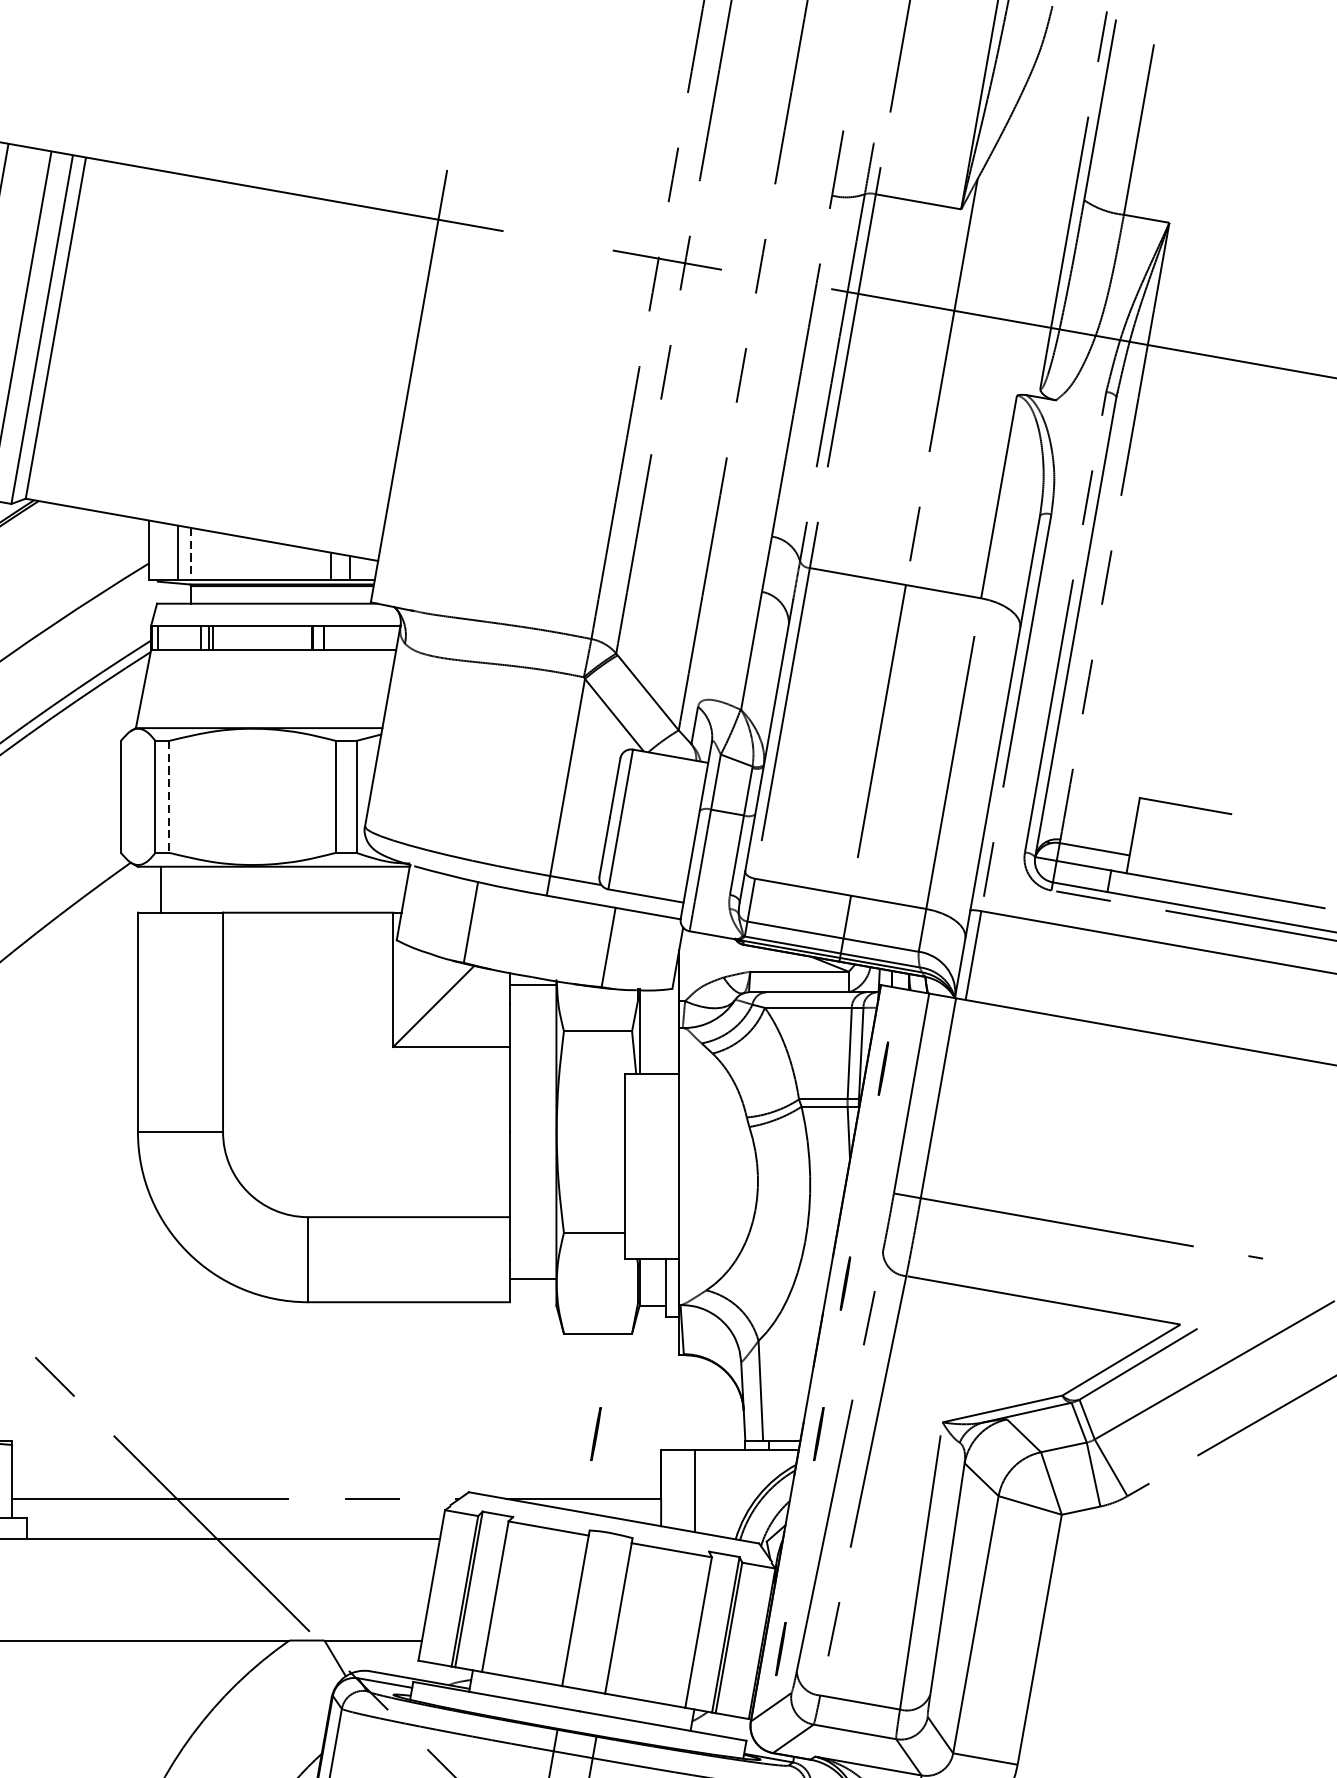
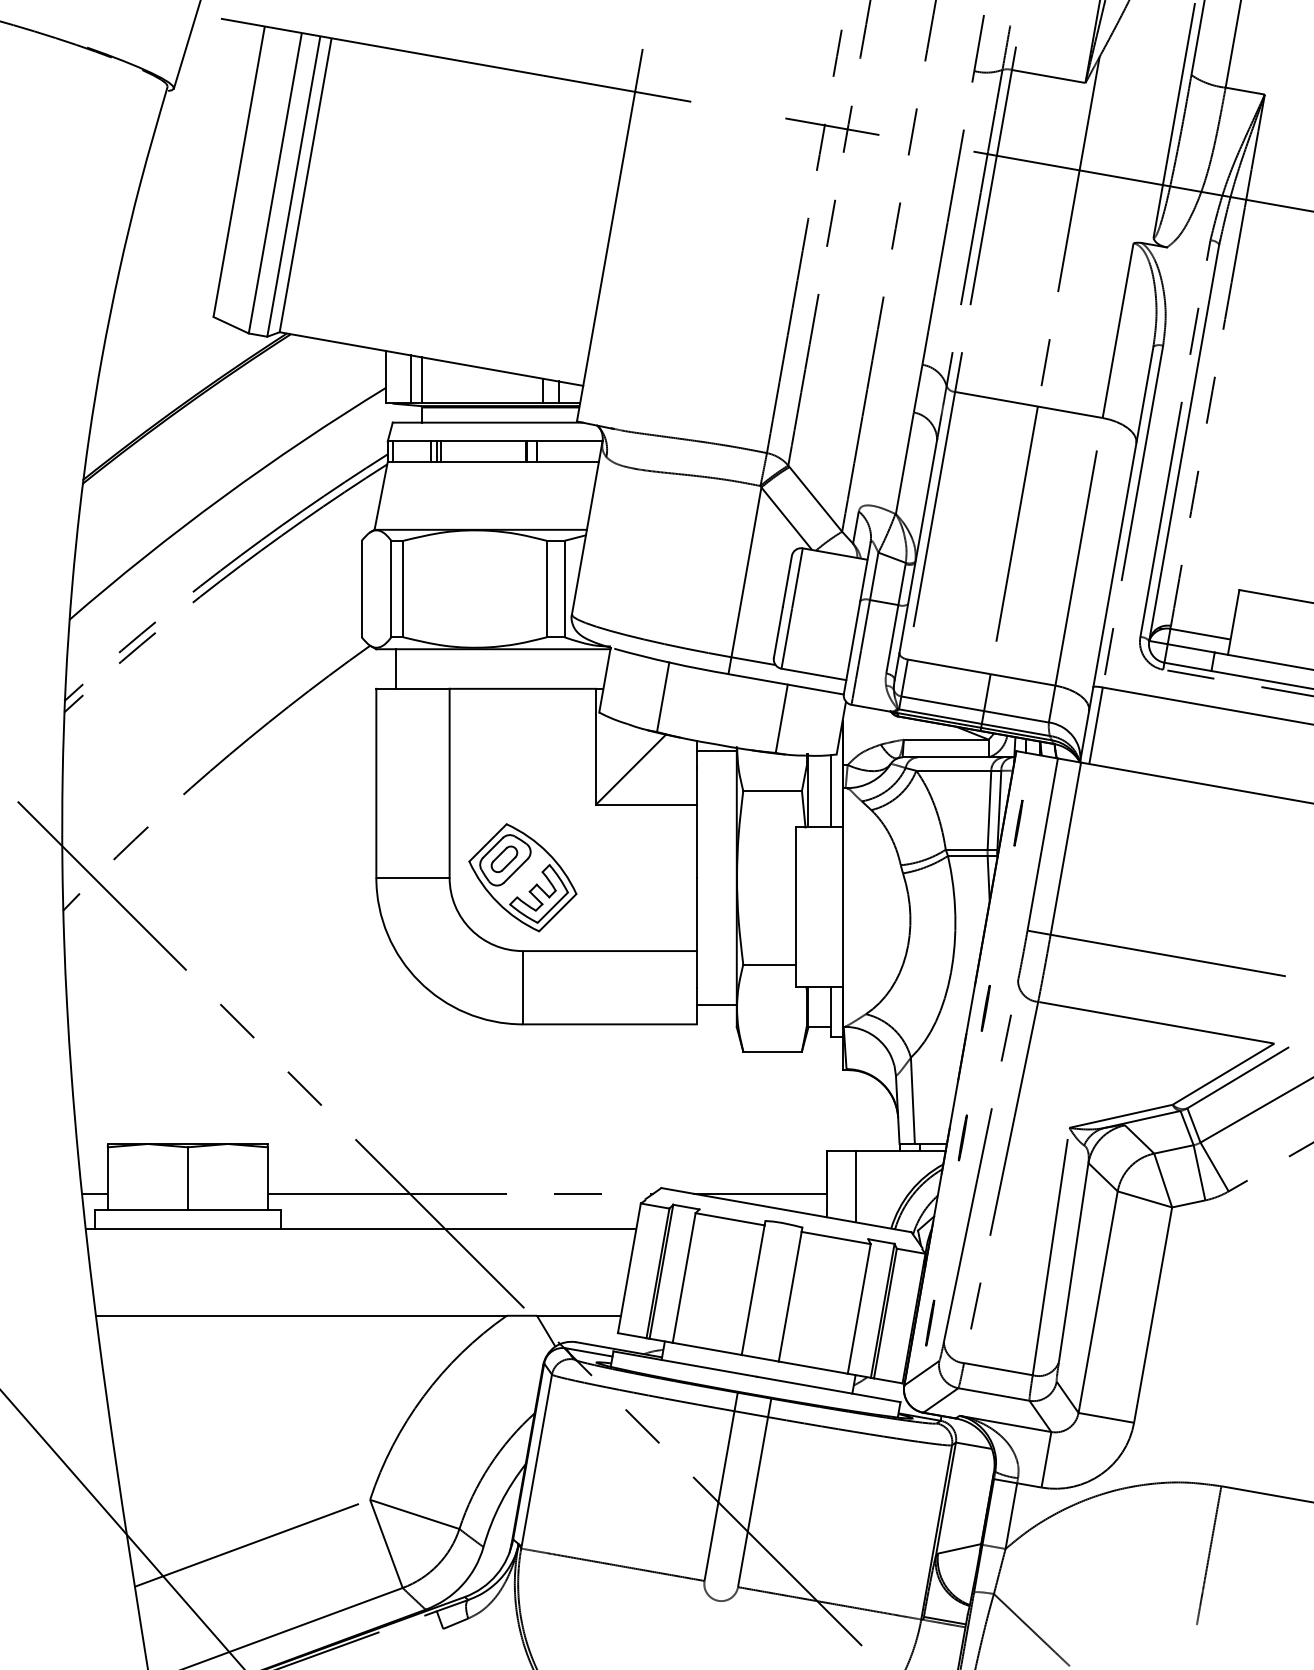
line: (190, 553) -> (421, 379), dashed -> solid
line: (169, 797) -> (403, 589), dashed -> solid
line: (665, 1030) -> (830, 790), added
part: (307, 1131) -> (522, 877), added
line: (595, 1433) -> (770, 1137), removed

